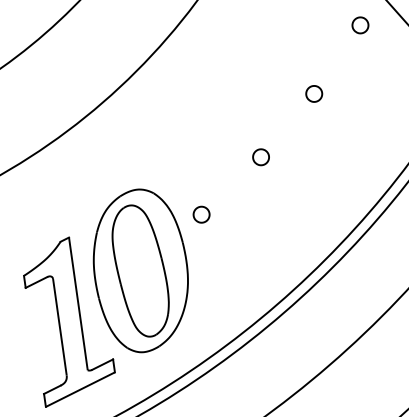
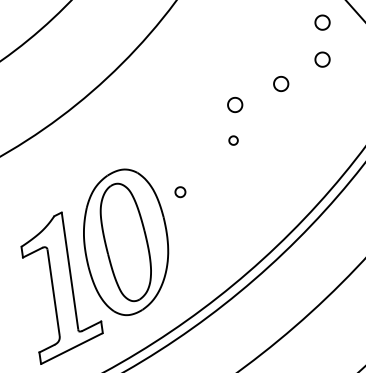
part: (360, 66) -> (322, 59), added
part: (263, 116) -> (235, 104), added
part: (260, 157) -> (233, 140), size x0.6
part: (201, 215) -> (180, 192), size x0.7

